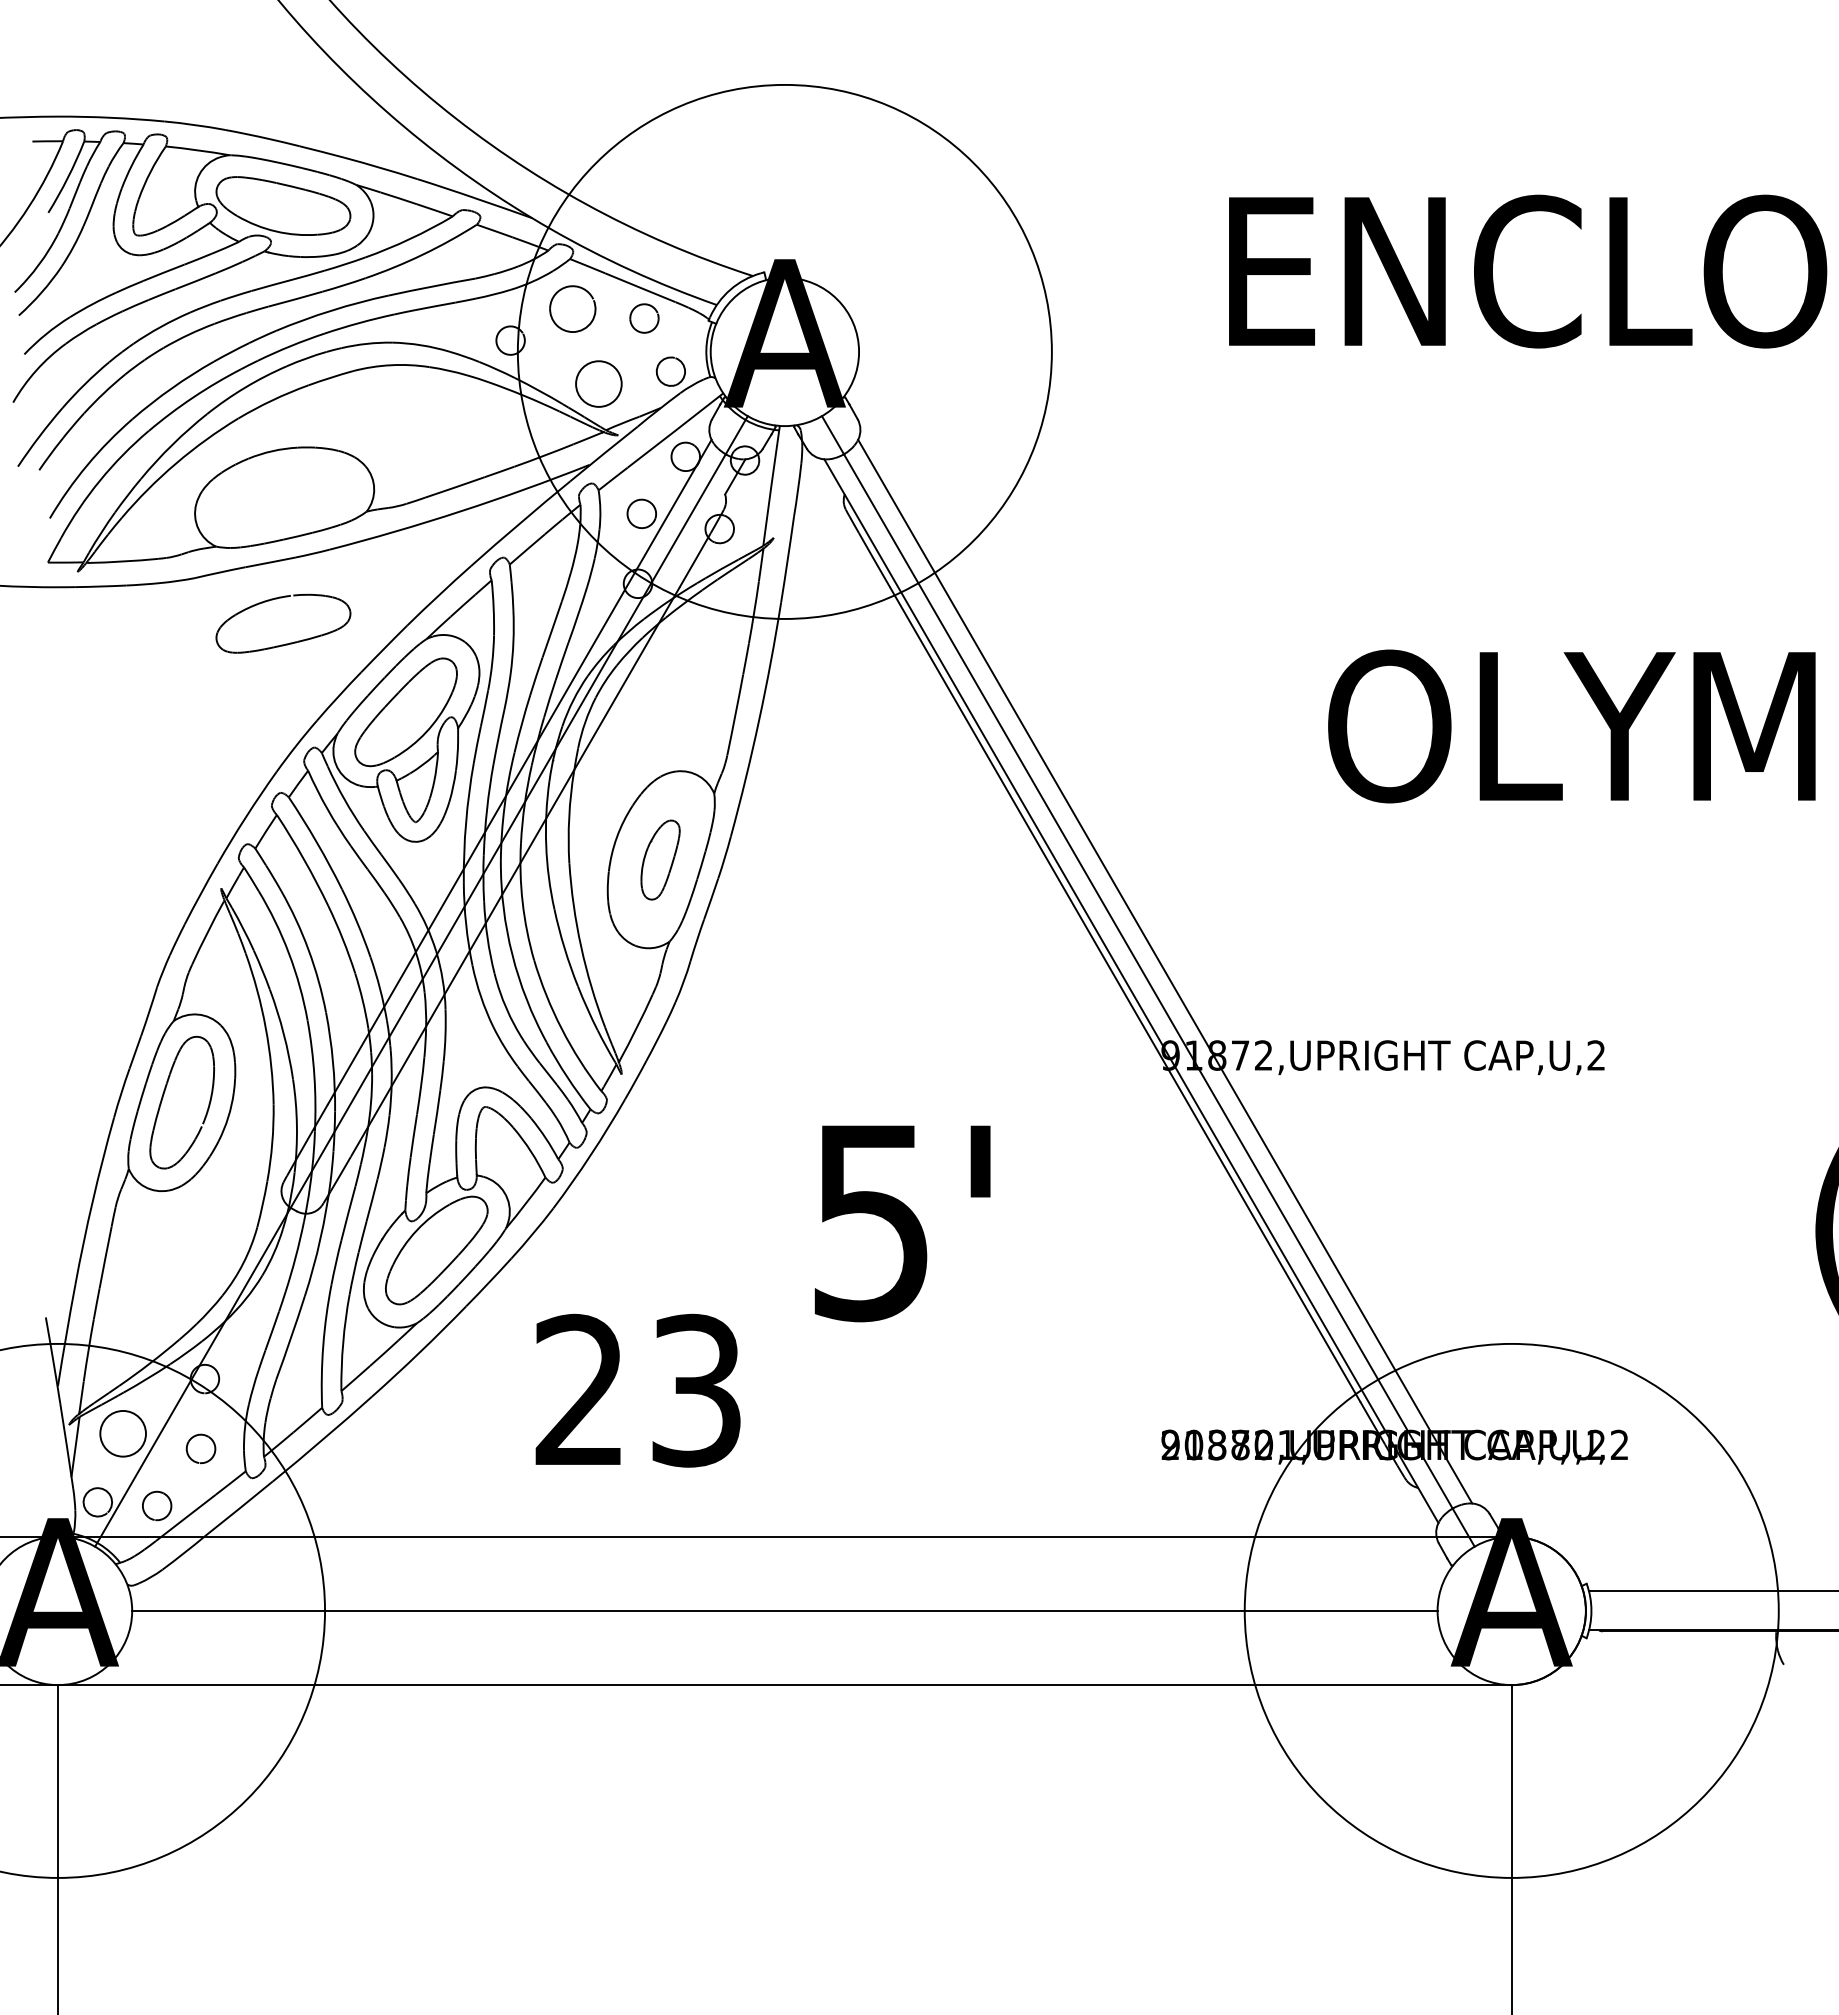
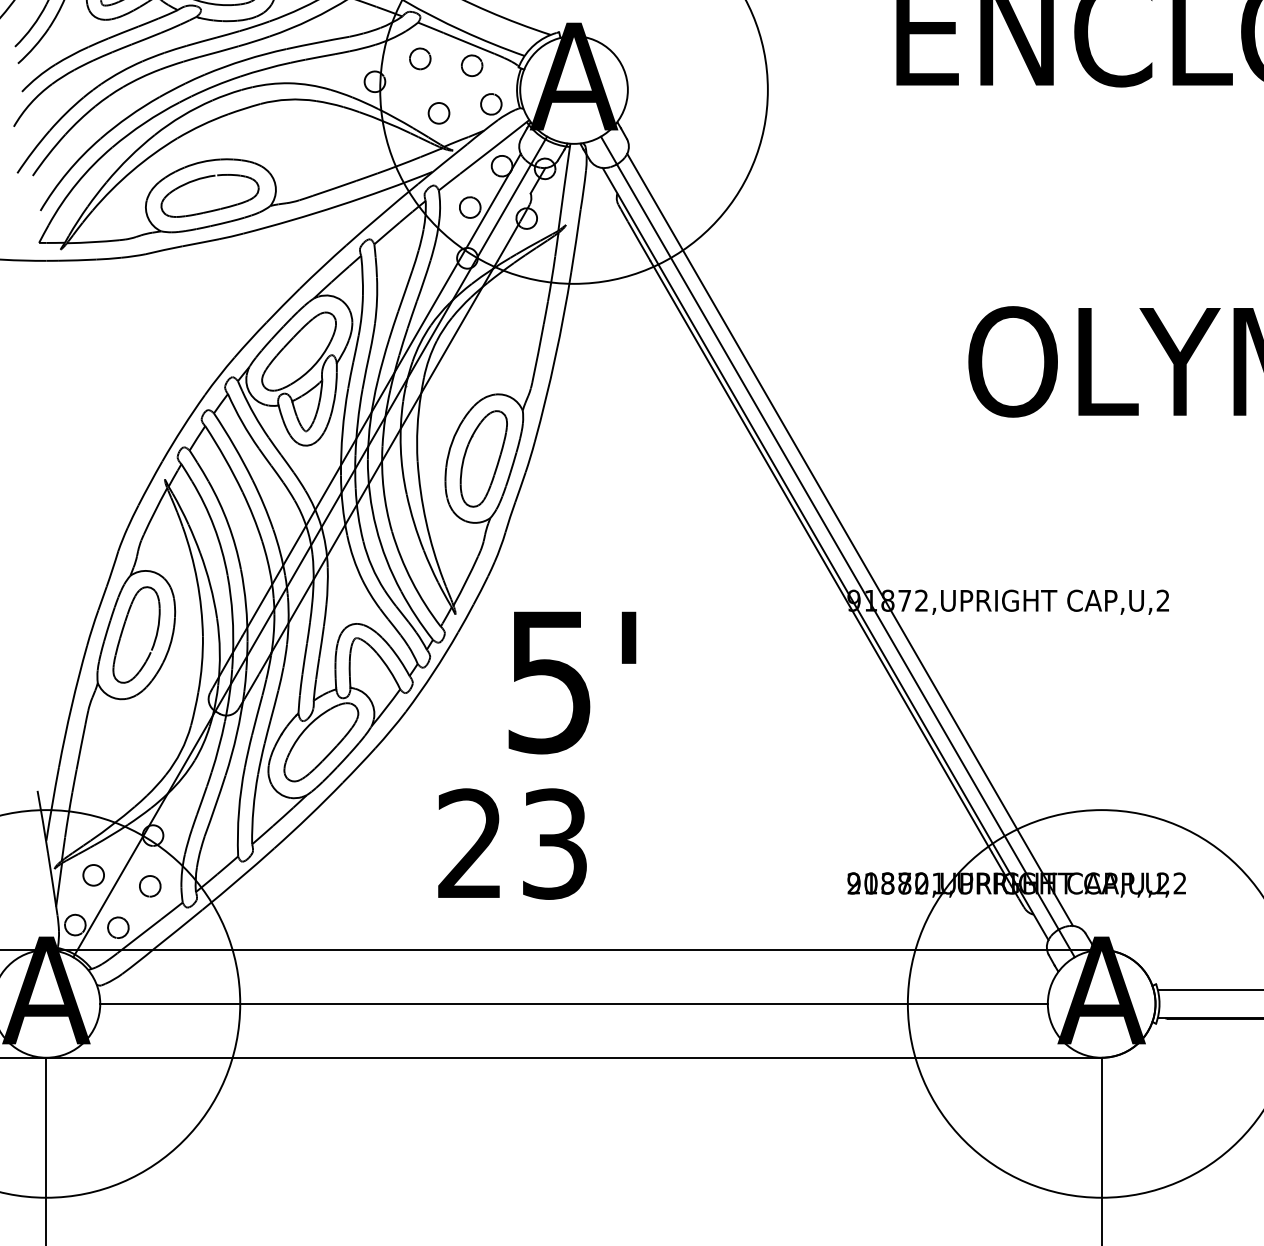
part: (573, 308) -> (420, 58), size x0.62
circle: (598, 383) -> (438, 112), size x0.62
part: (285, 643) -> (211, 210), moved
part: (660, 859) -> (483, 458), size x1.67
text: (902, 1223) -> (572, 682), moved
text: (637, 1390) -> (512, 843), moved
circle: (122, 1433) -> (93, 875), size x0.62

